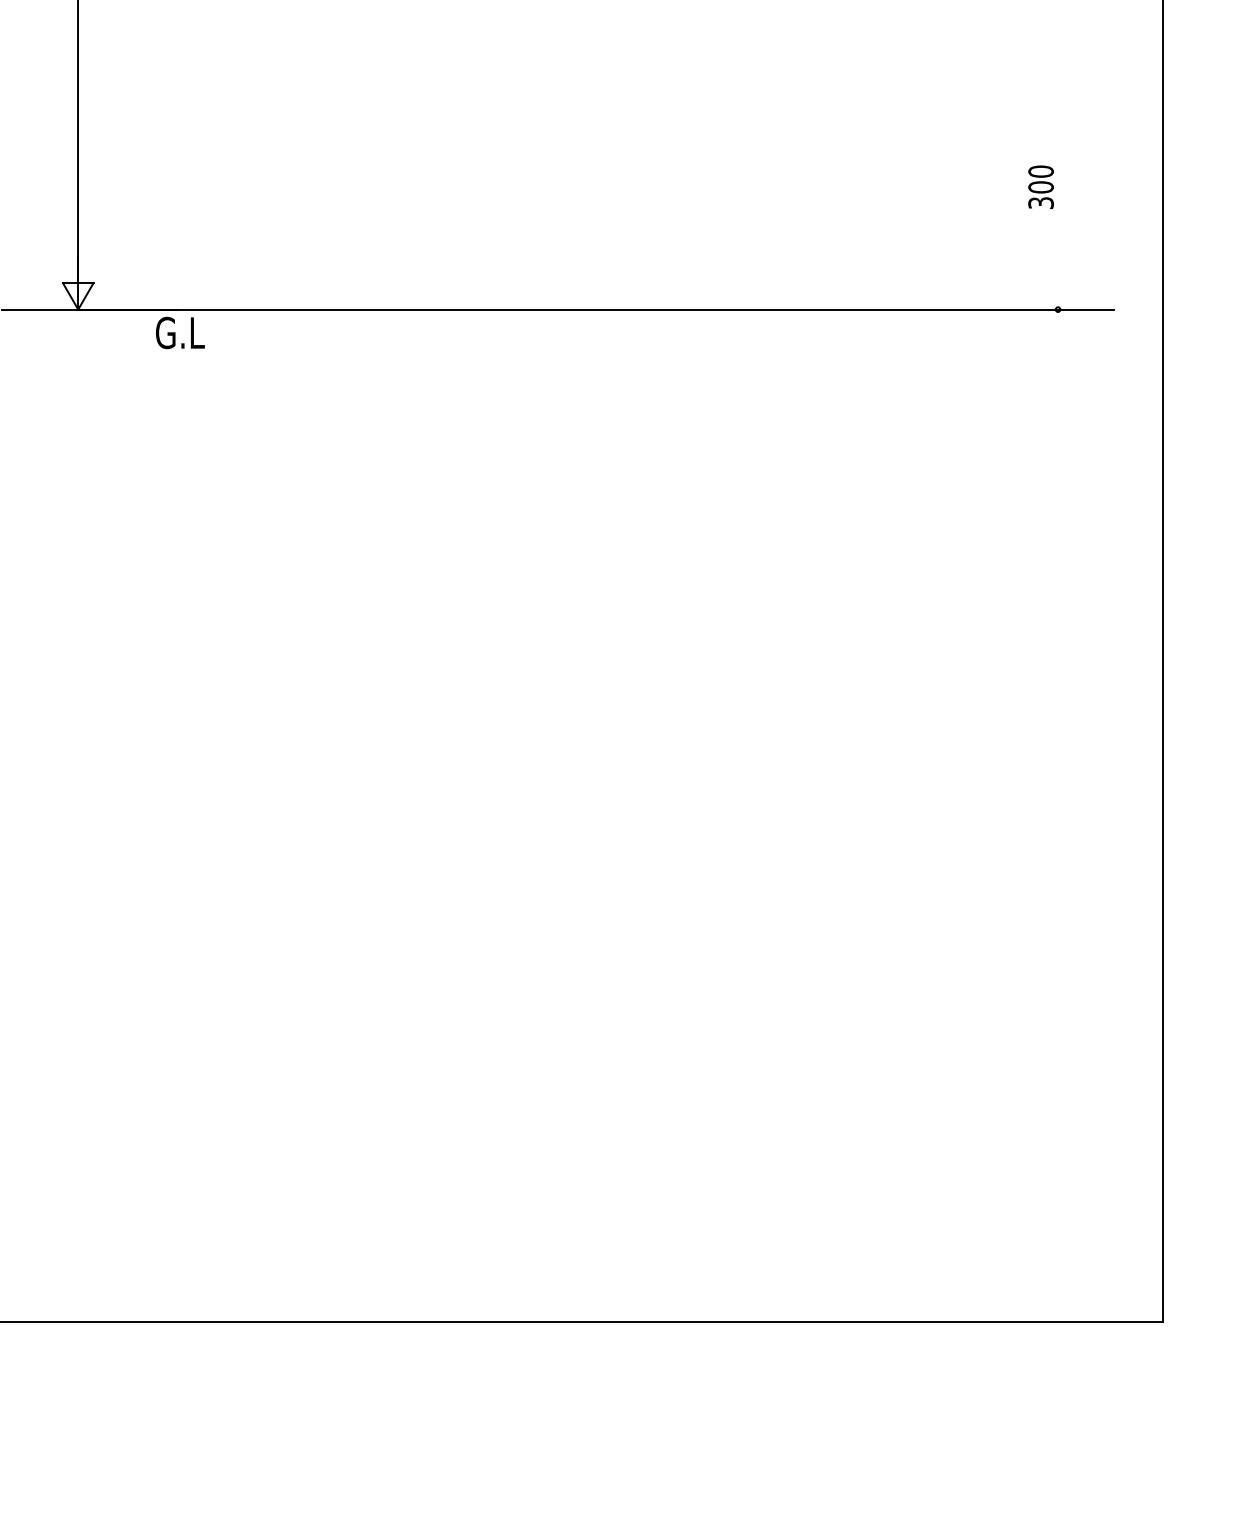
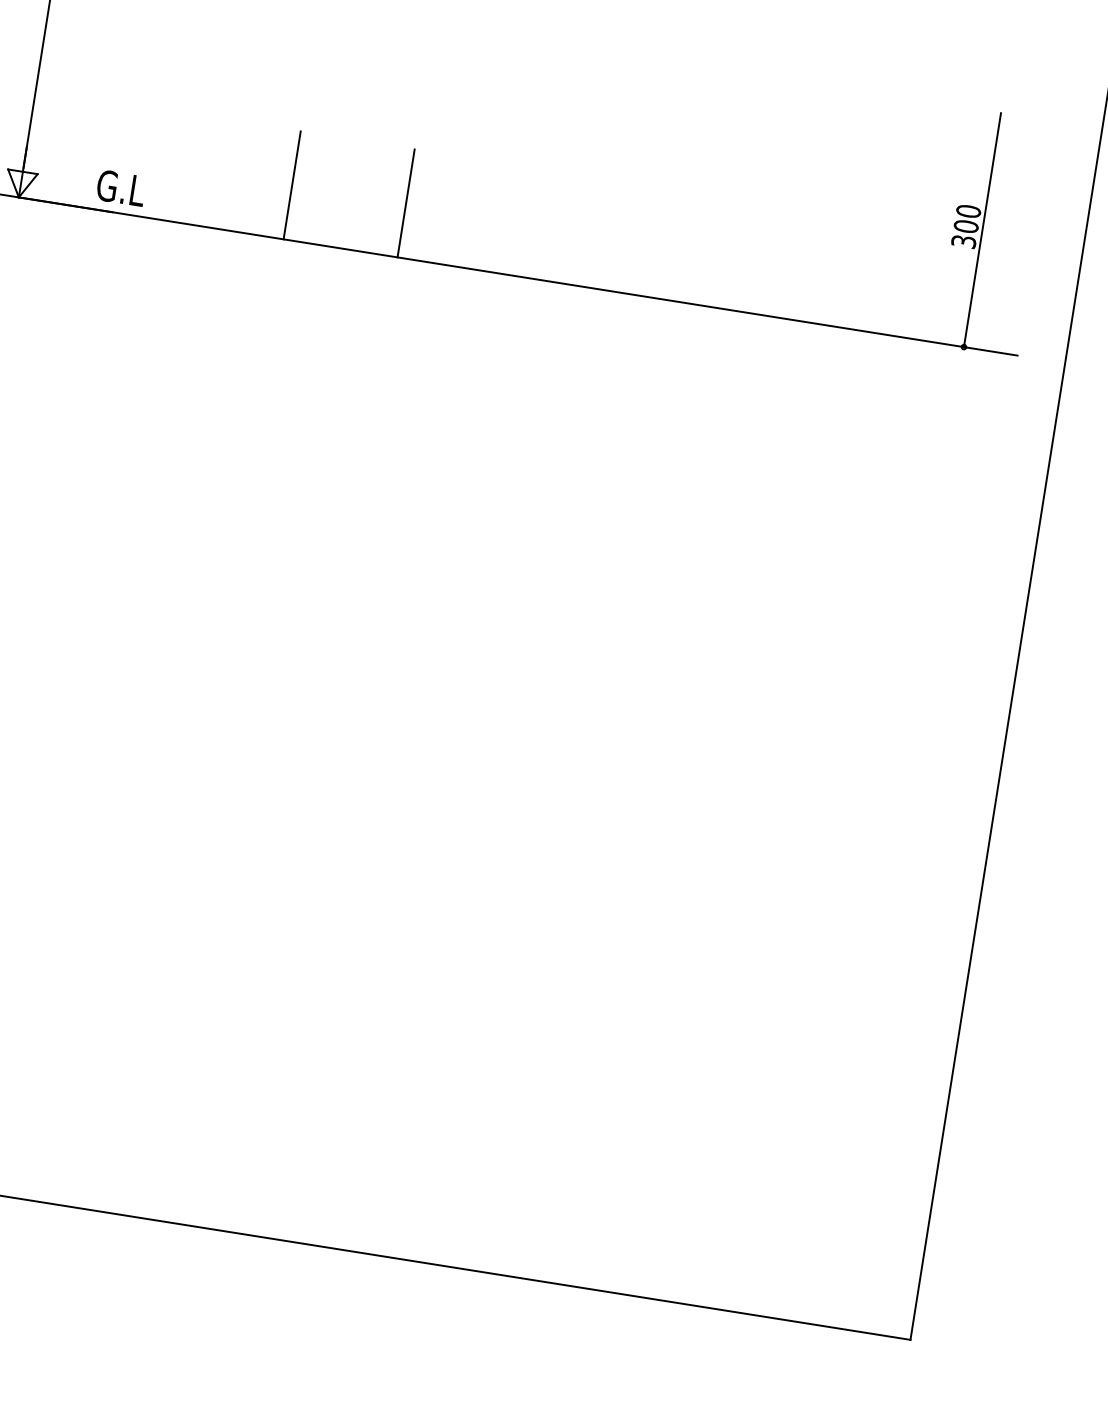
line: (1058, 188) -> (982, 230), added
line: (352, 253) -> (291, 185), added
line: (470, 253) -> (405, 203), added
text: (180, 332) -> (121, 187), moved

